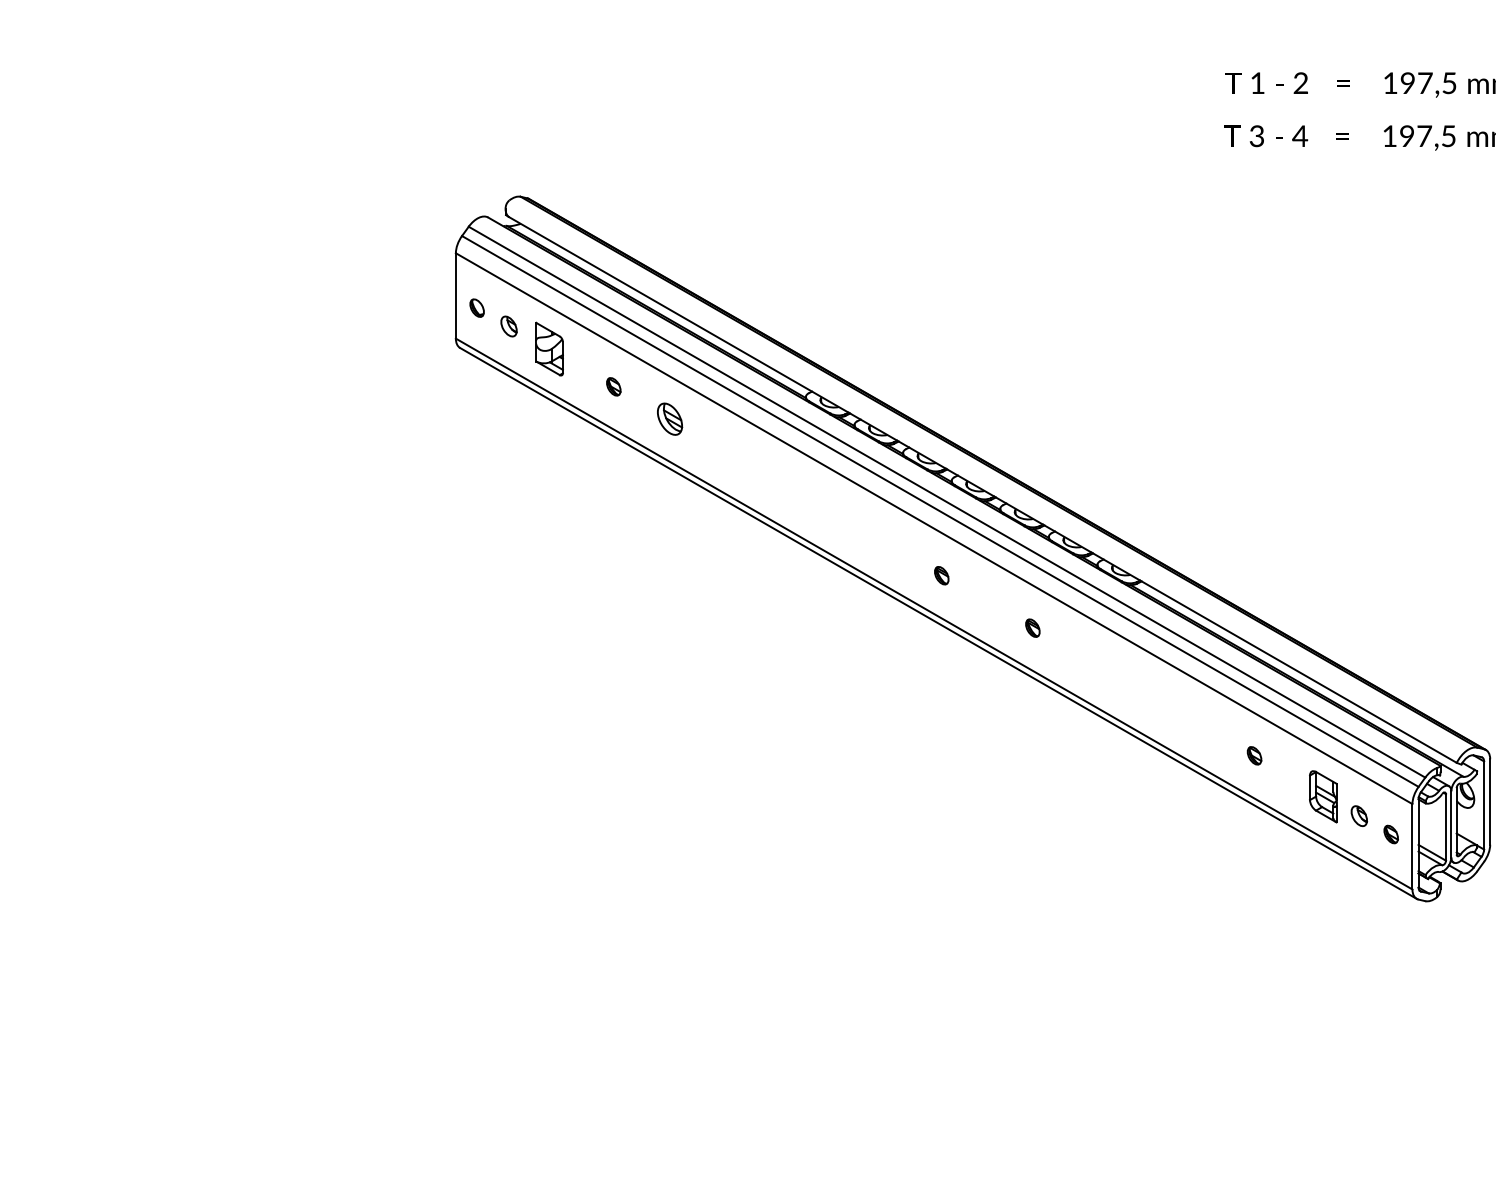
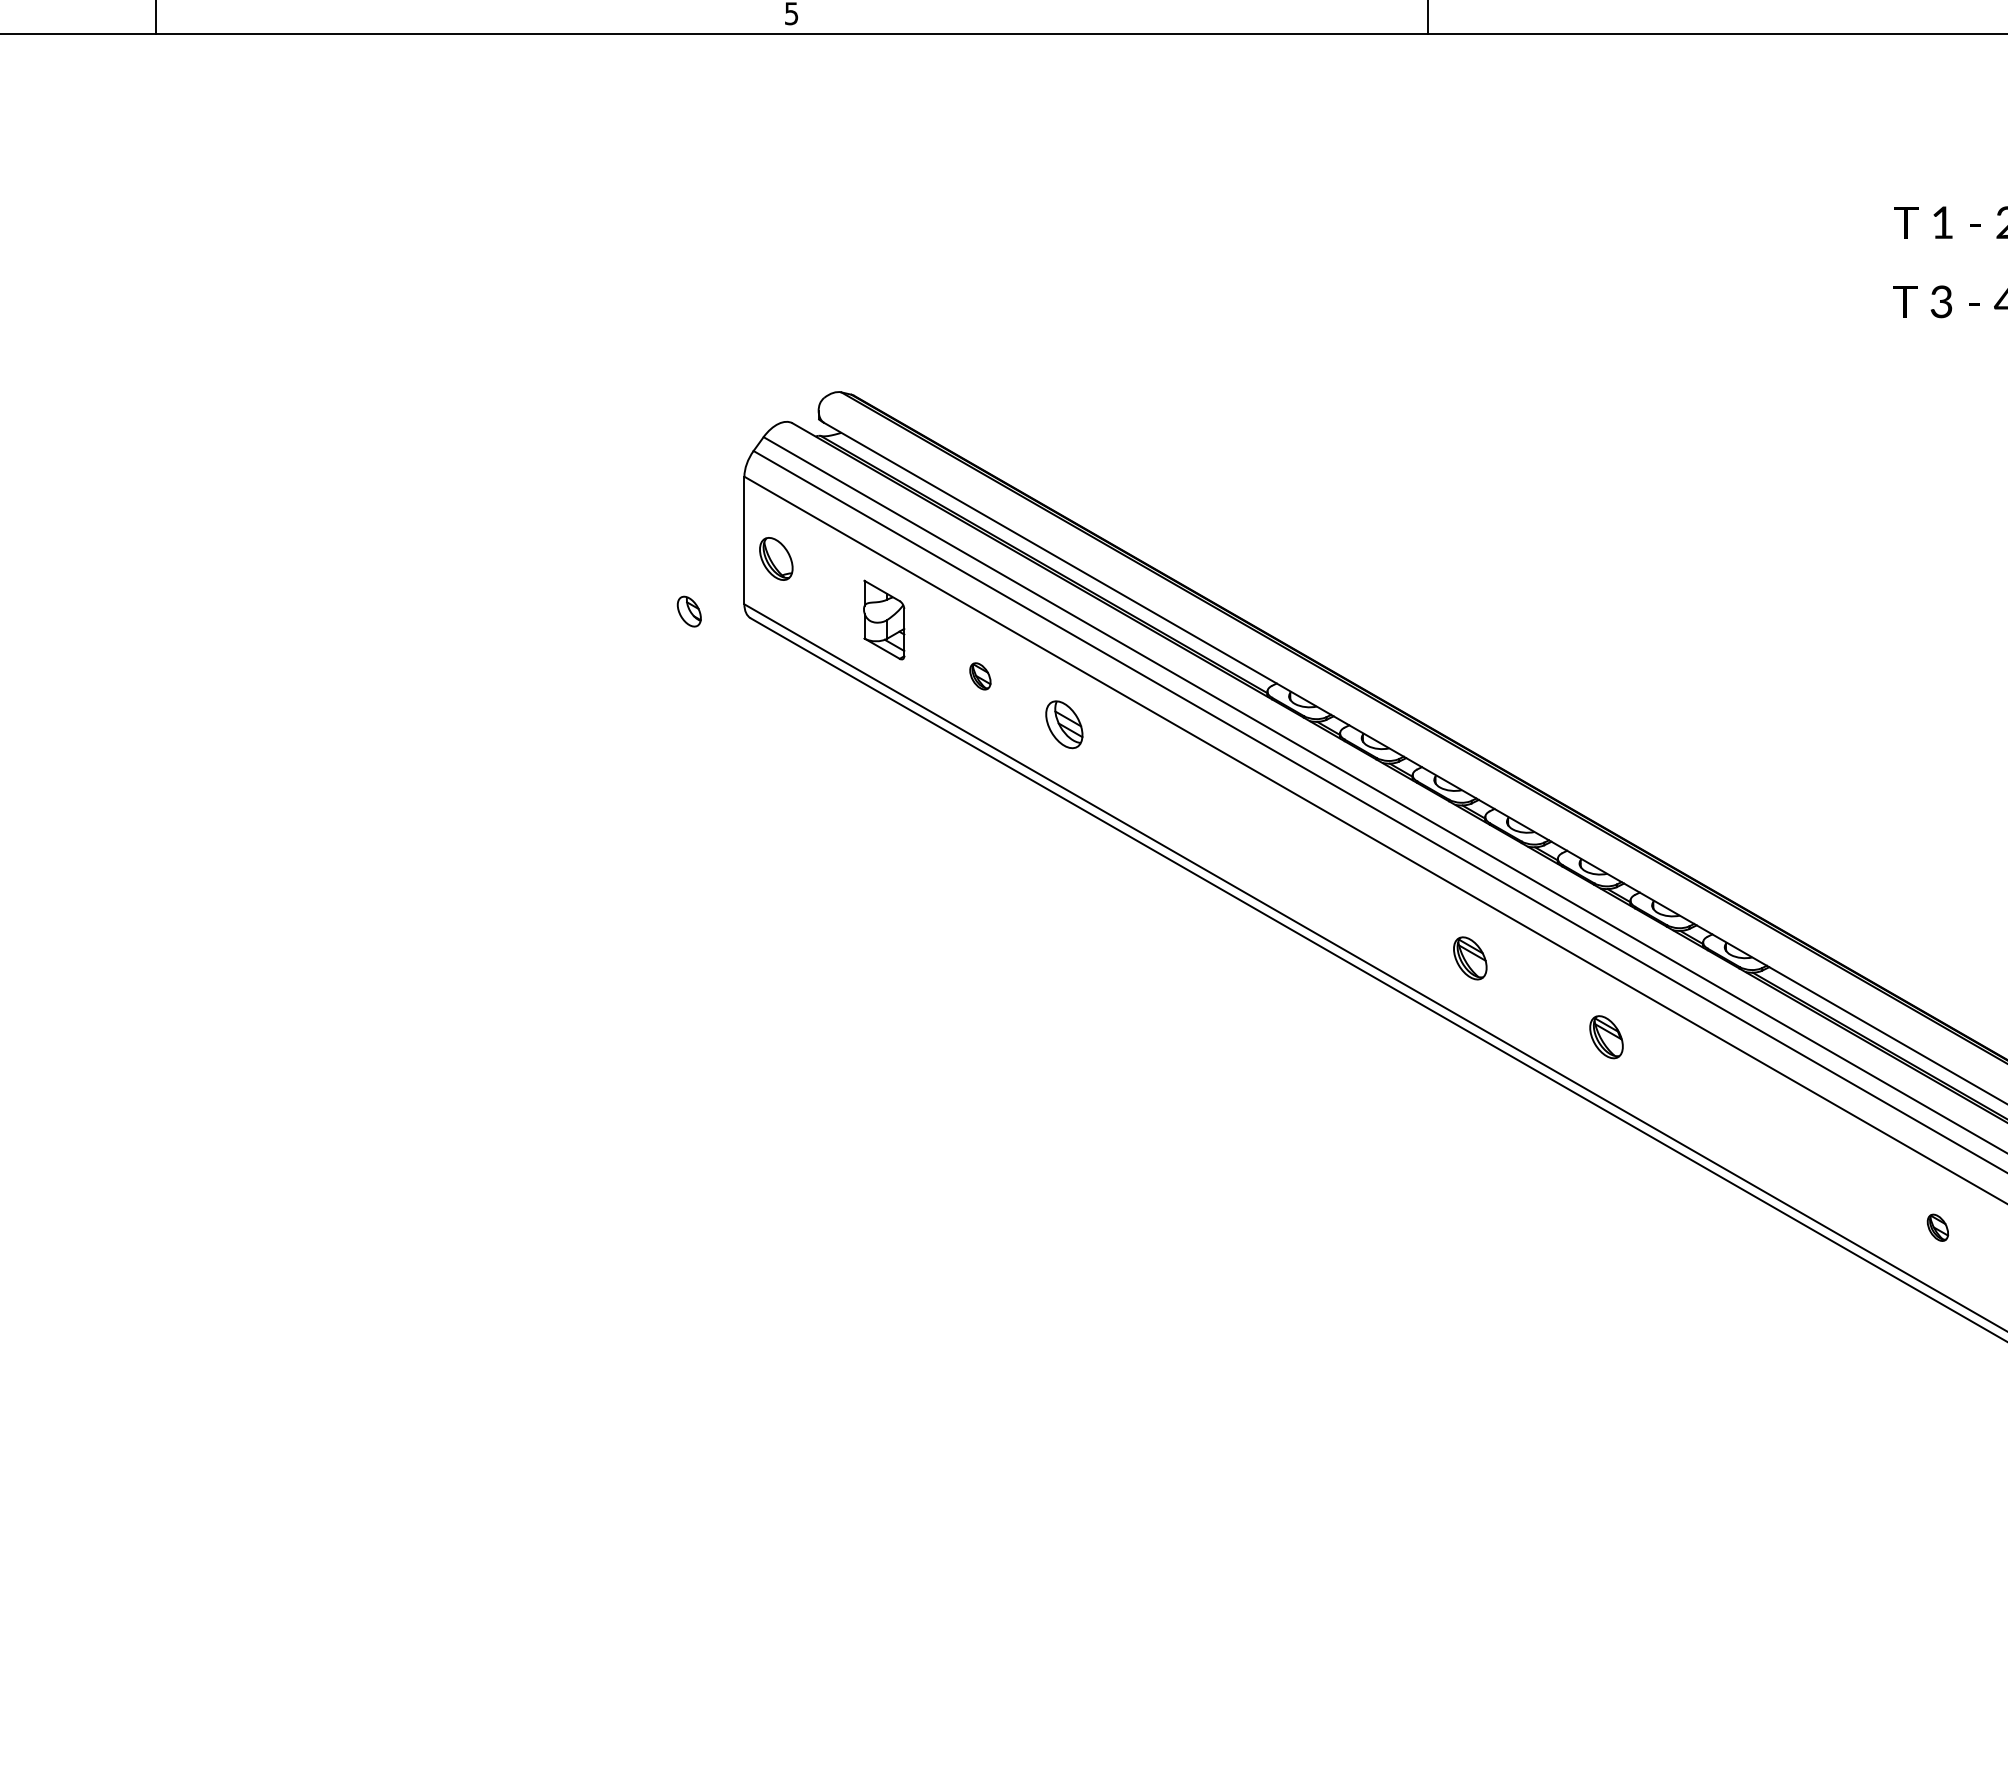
part: (476, 307) -> (775, 557), size x1.6
part: (508, 326) -> (688, 611), moved
part: (941, 575) -> (1470, 958), size x1.6
part: (1032, 627) -> (1606, 1036), size x1.6

